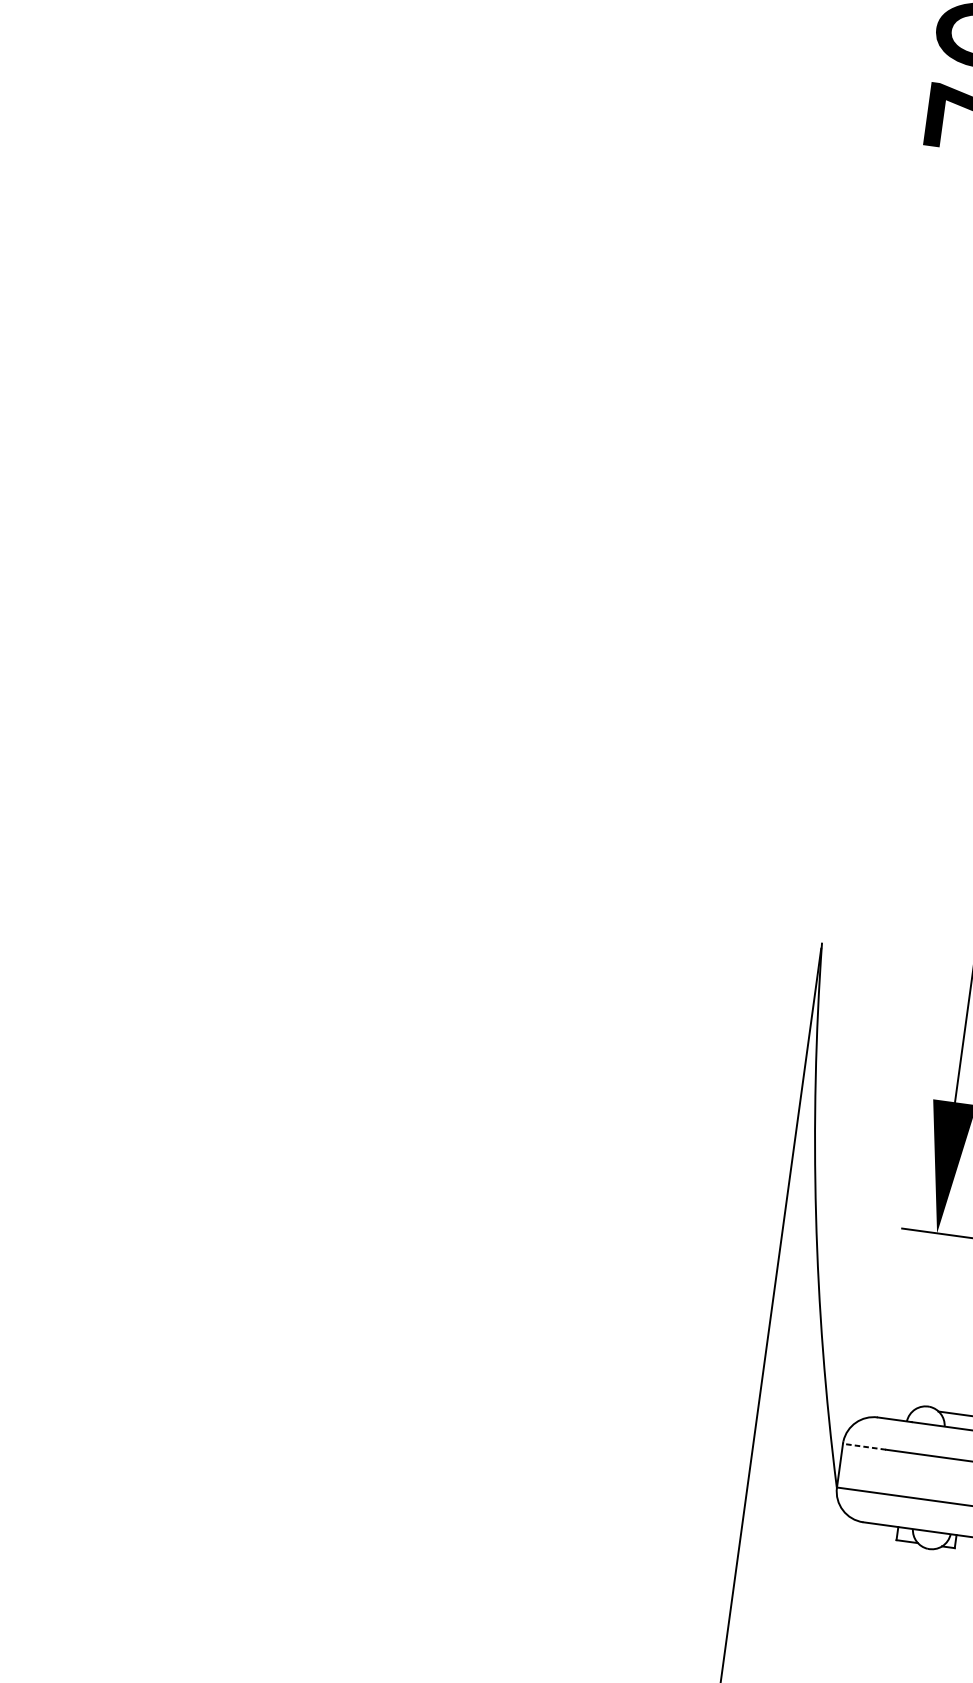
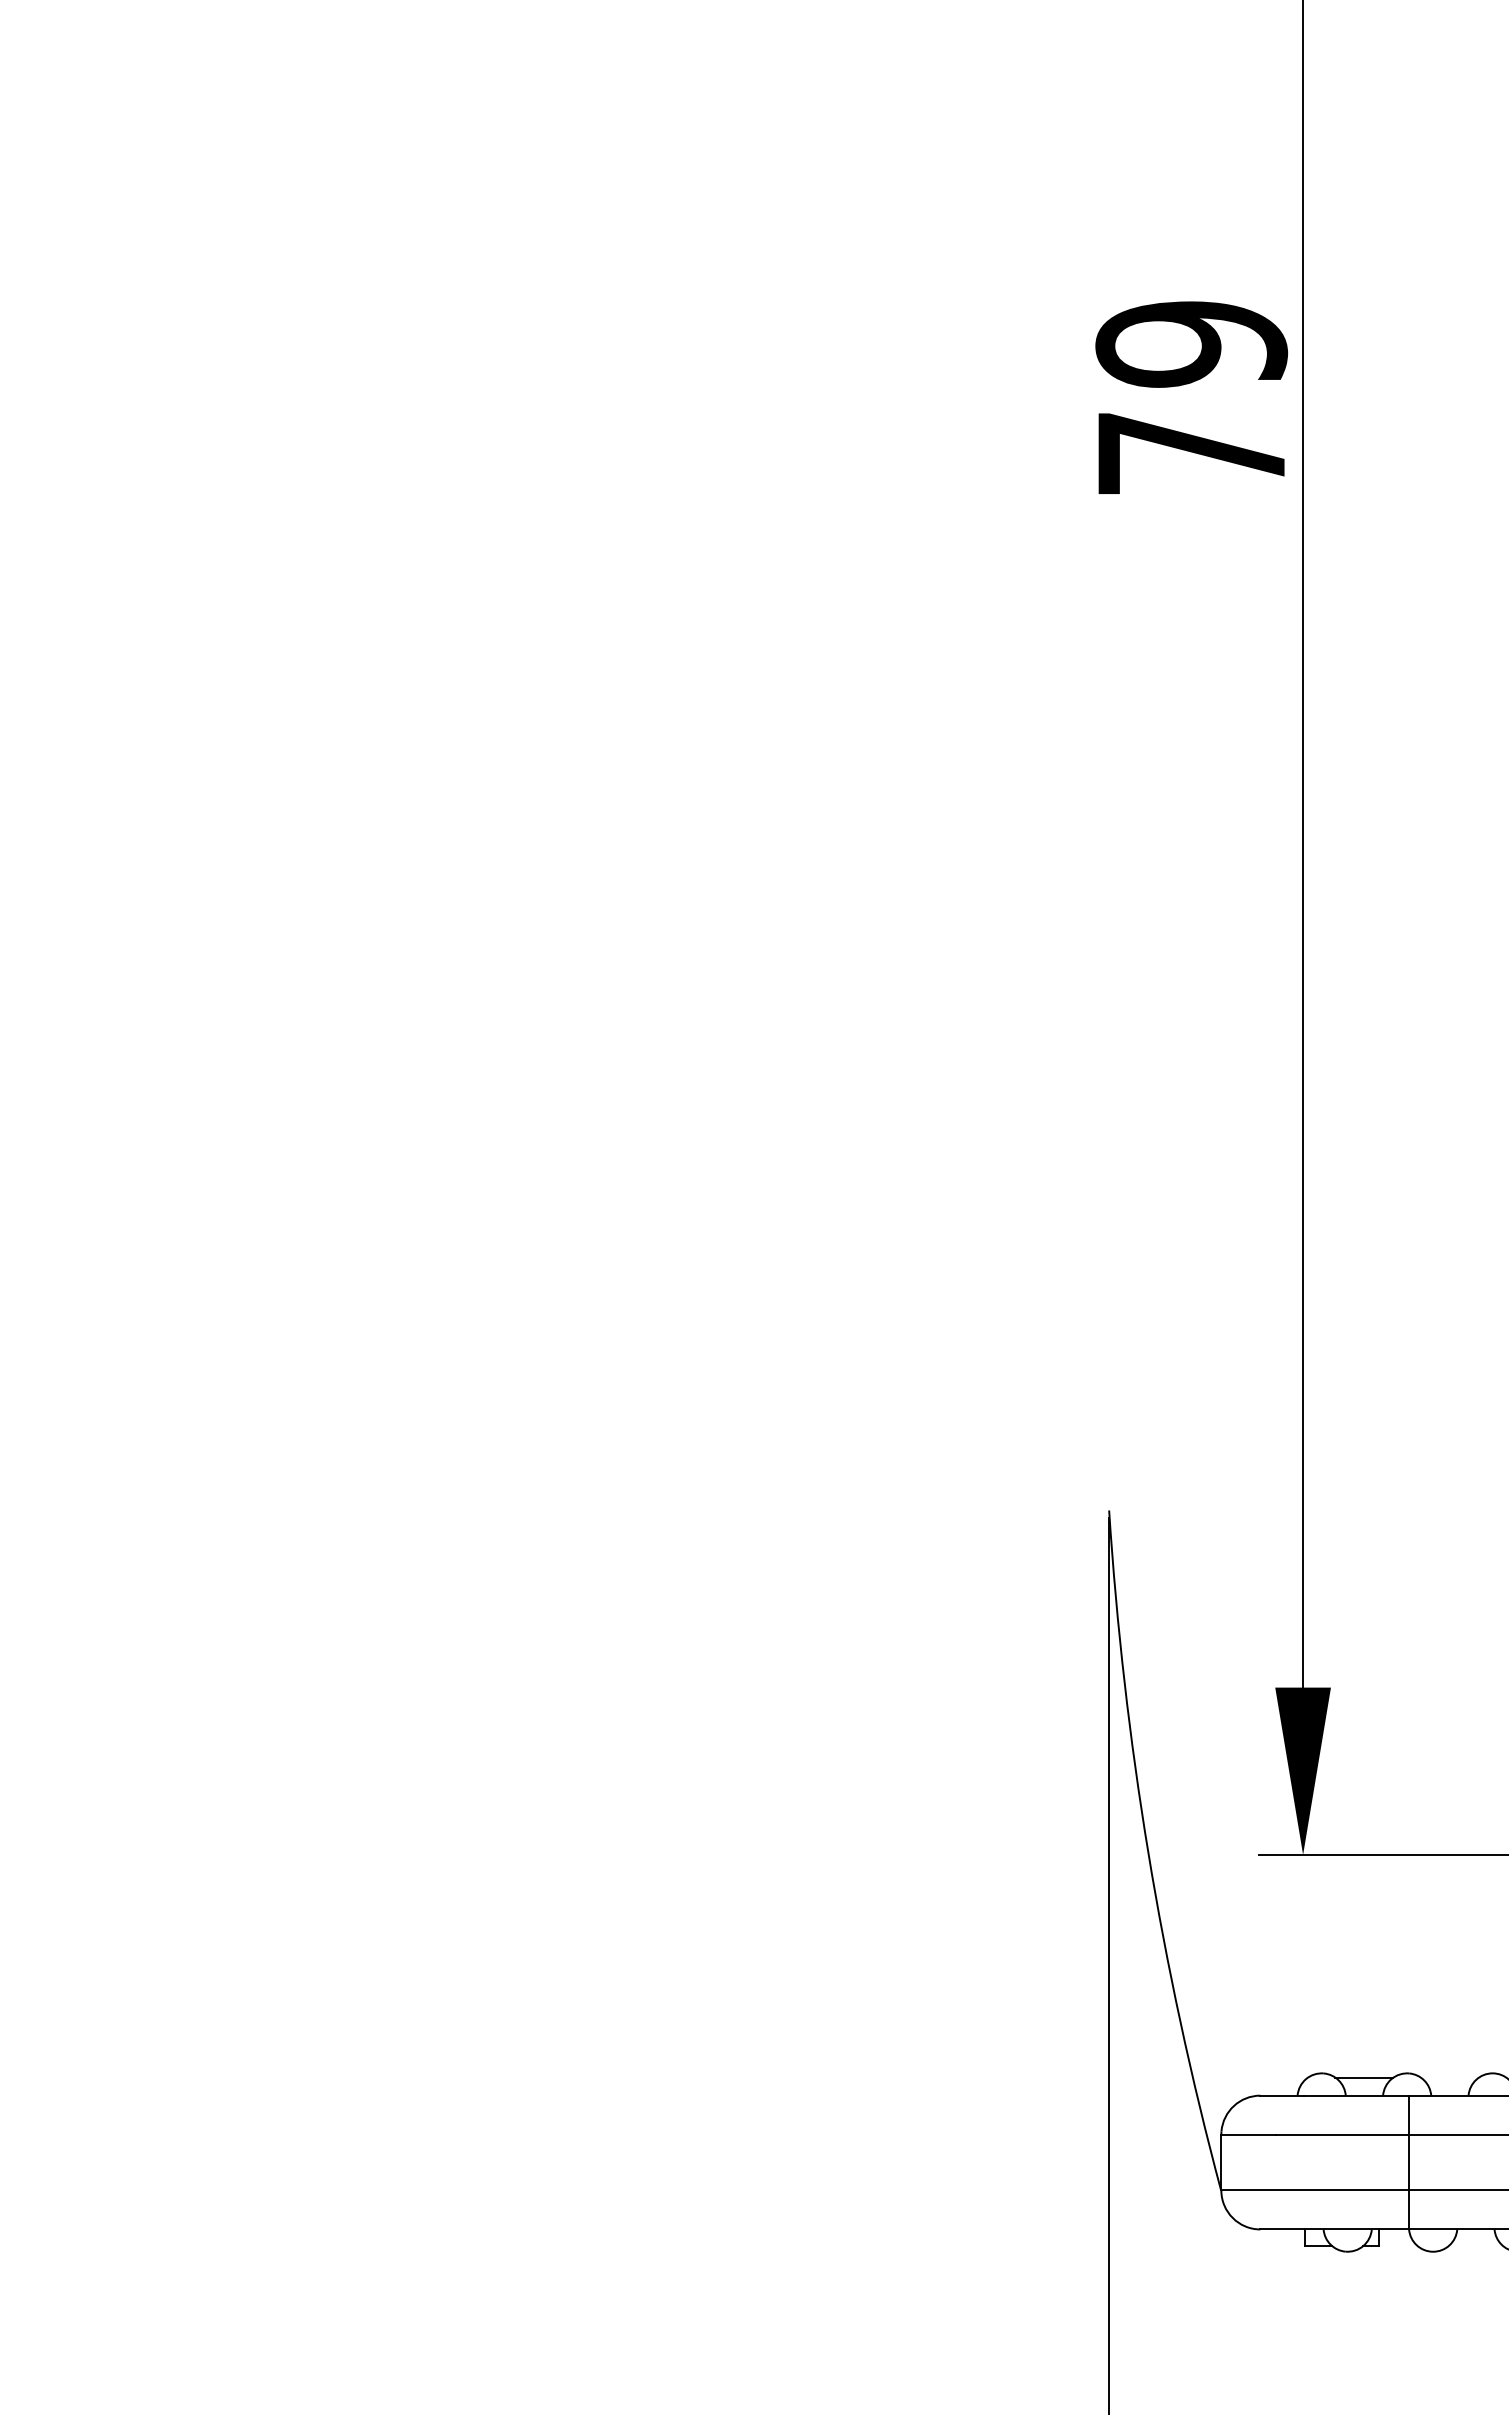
line: (864, 1446) -> (1248, 2134), dashed -> solid

